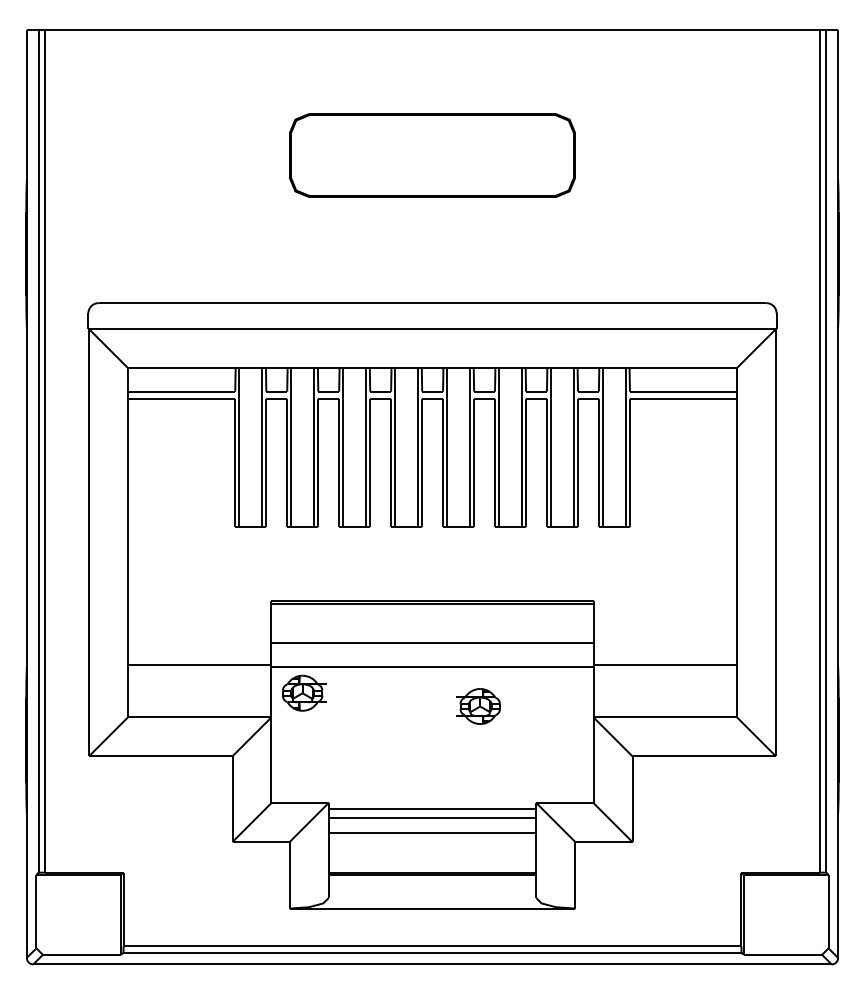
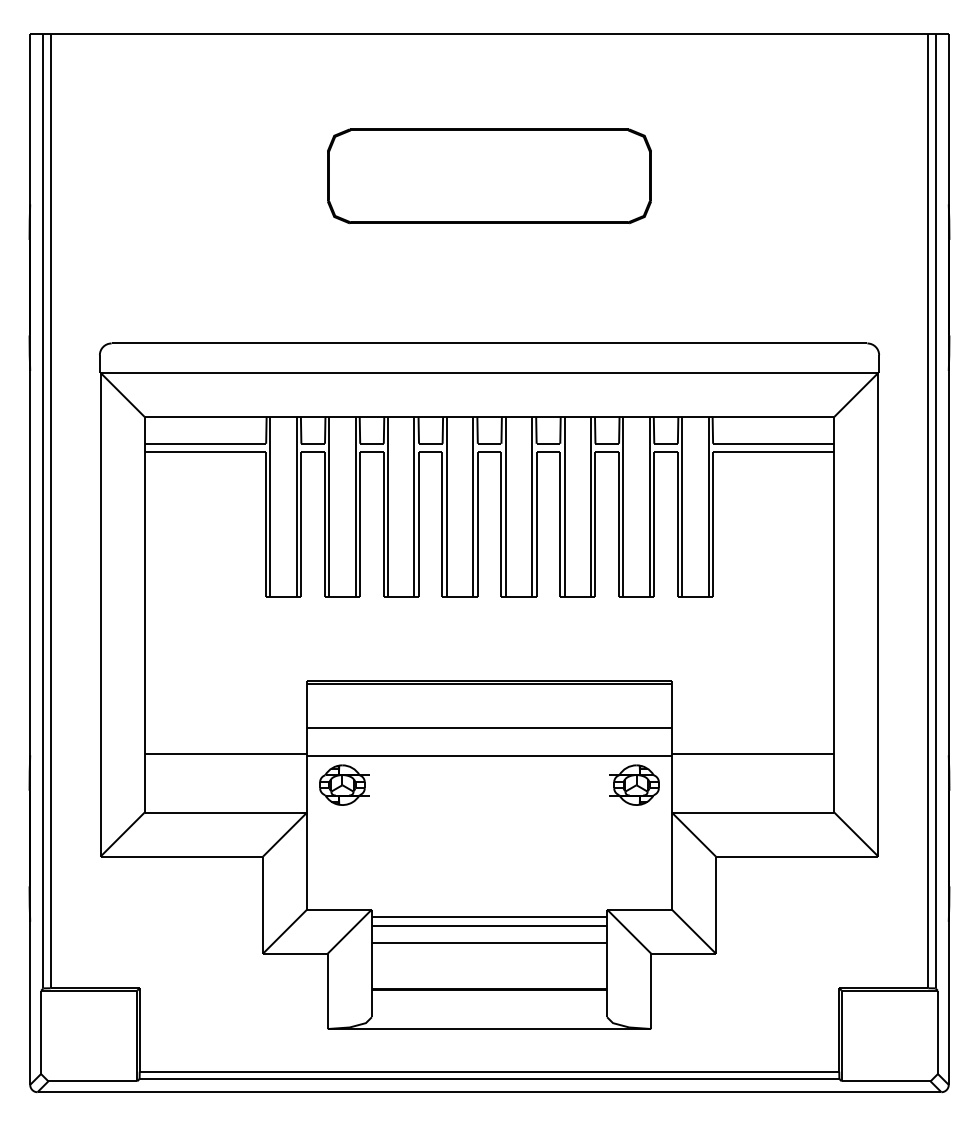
part: (478, 705) -> (634, 784), moved

